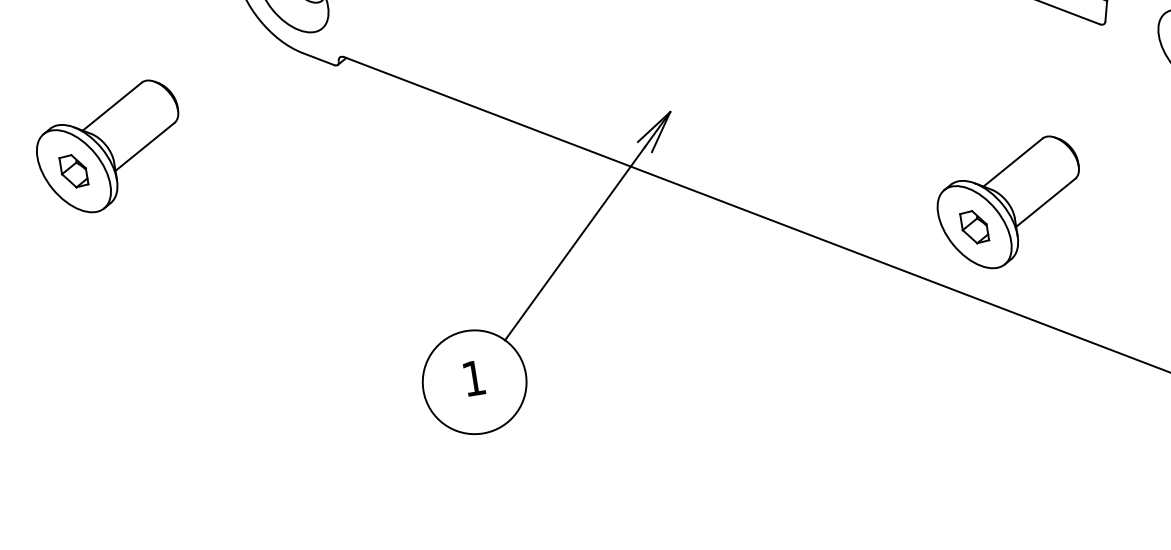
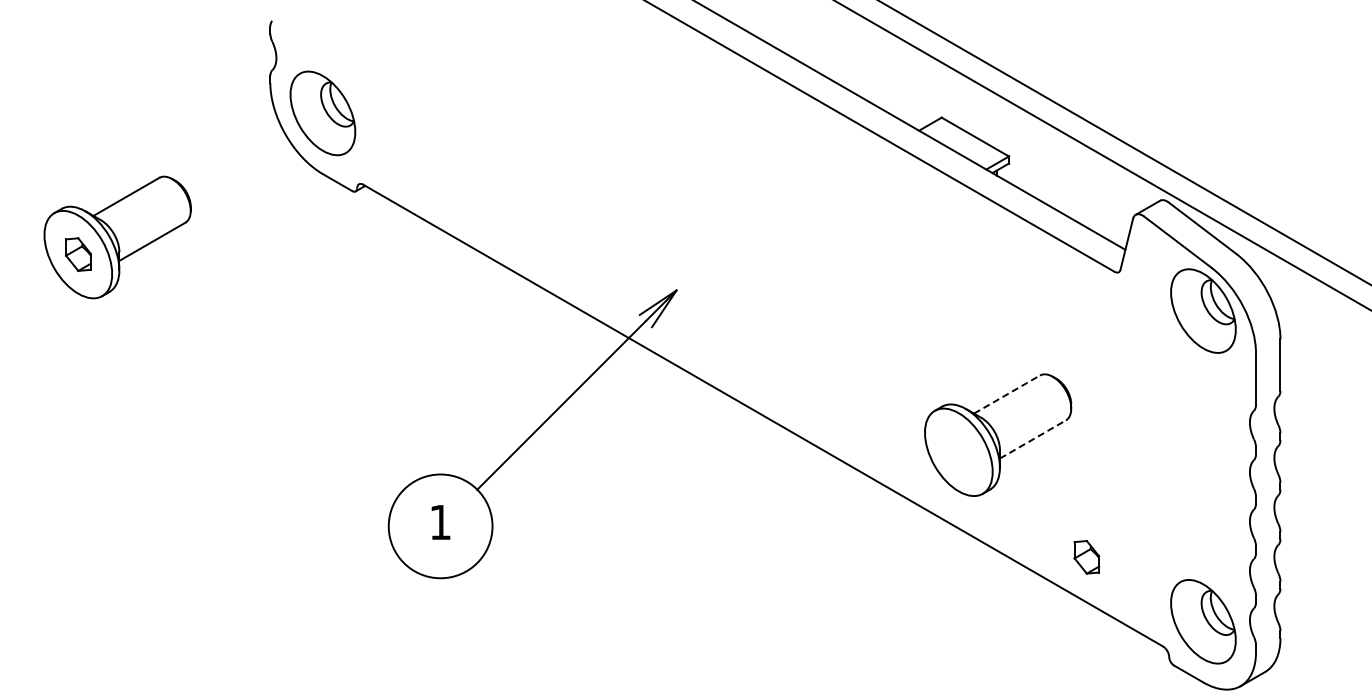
line: (1013, 162) -> (1007, 394), solid -> dashed
line: (1046, 202) -> (1033, 439), solid -> dashed
part: (974, 227) -> (1086, 557), moved

